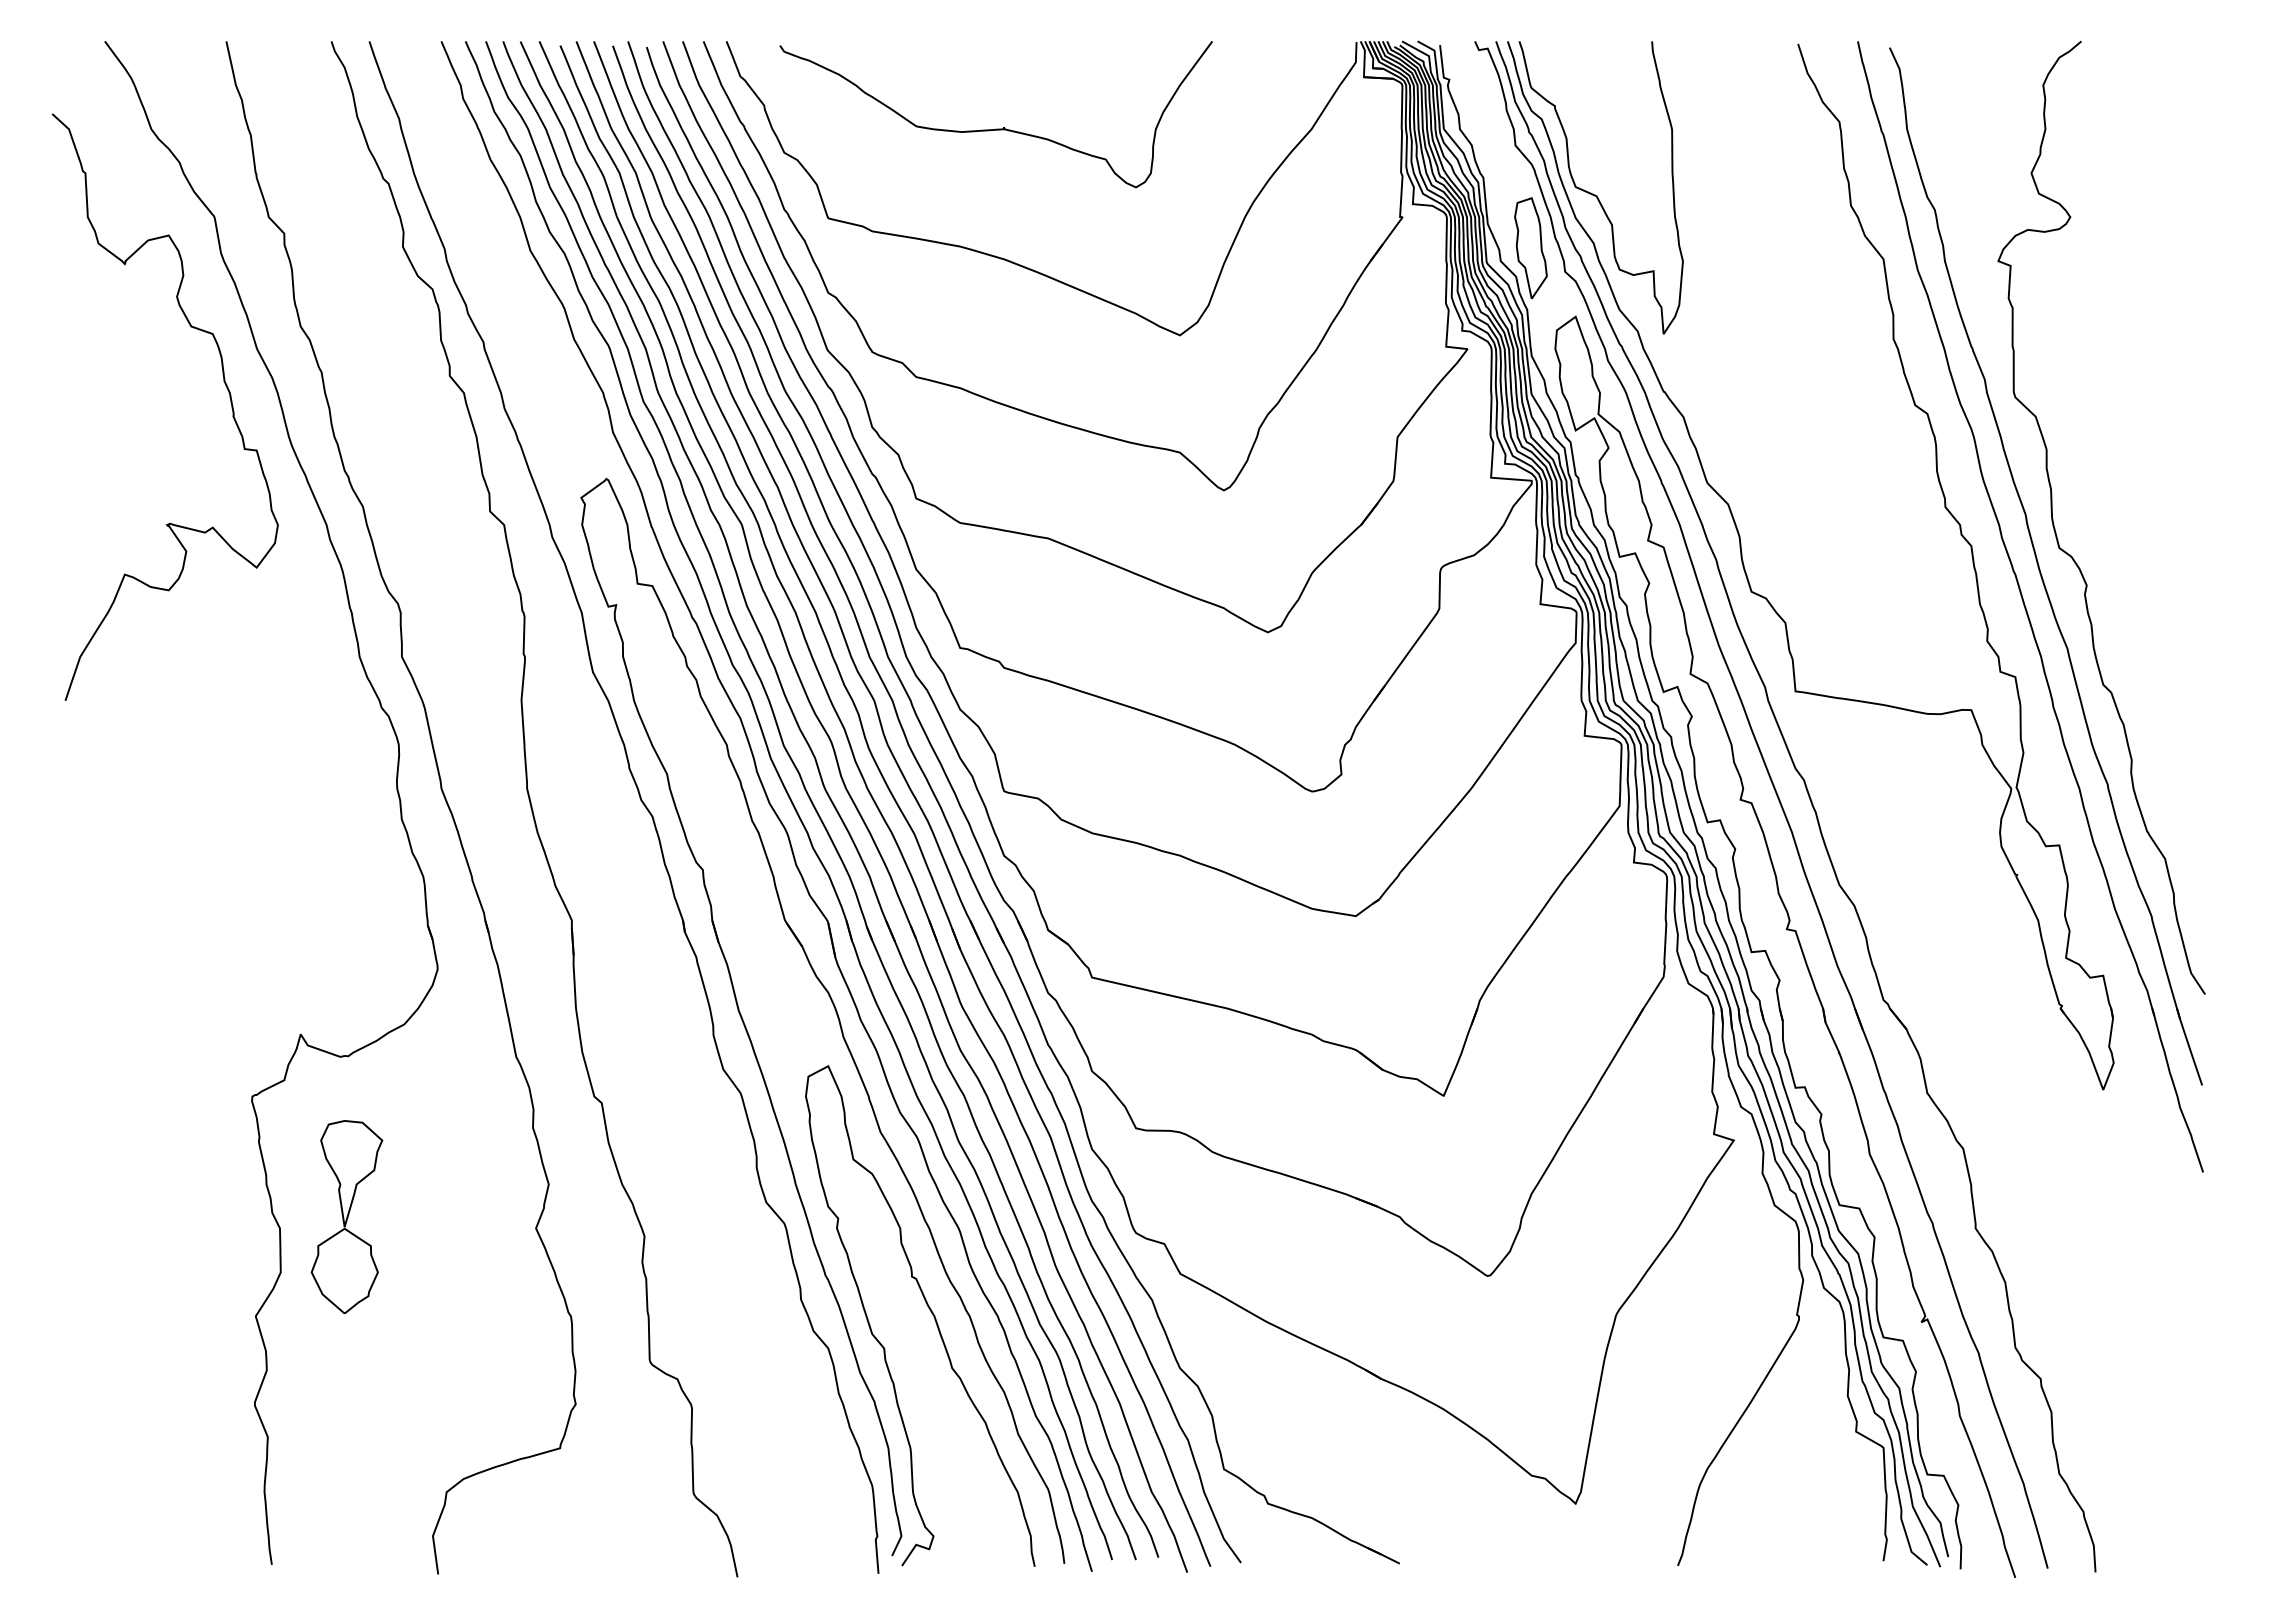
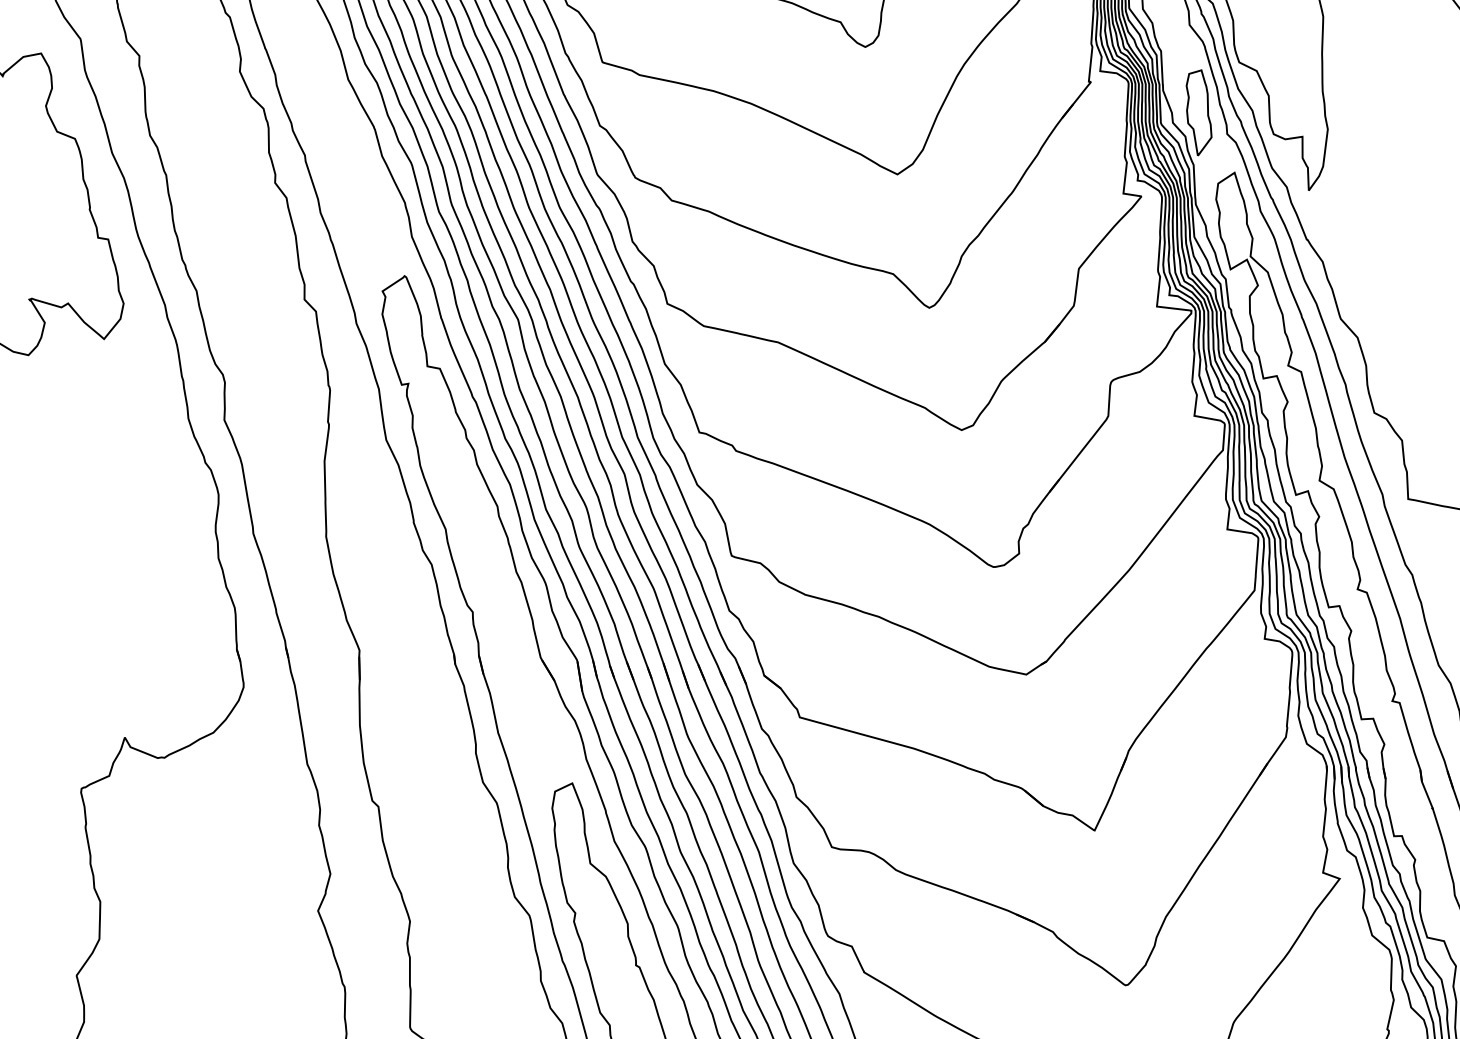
part: (346, 1217) -> (157, 894), removed

